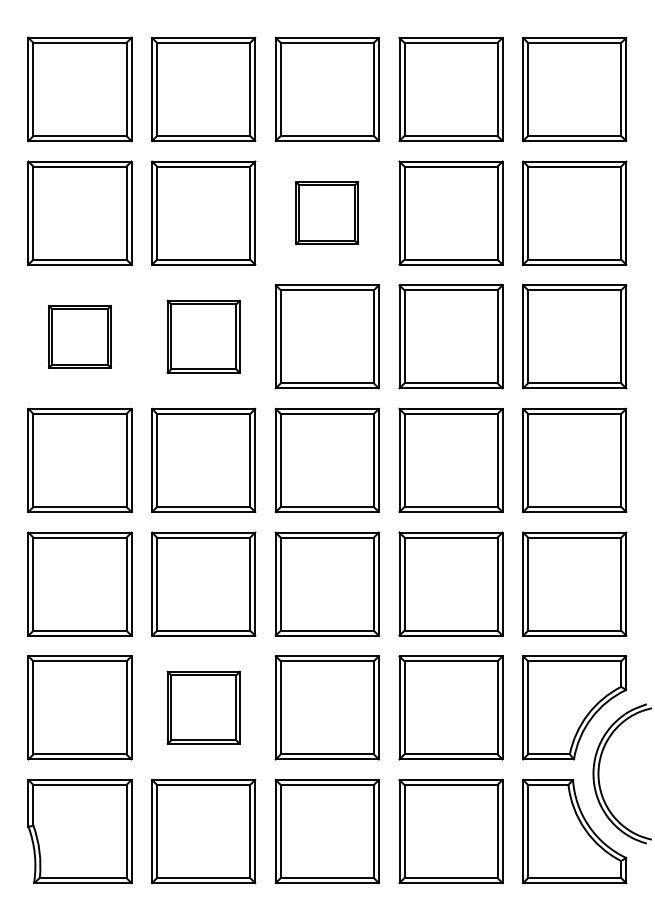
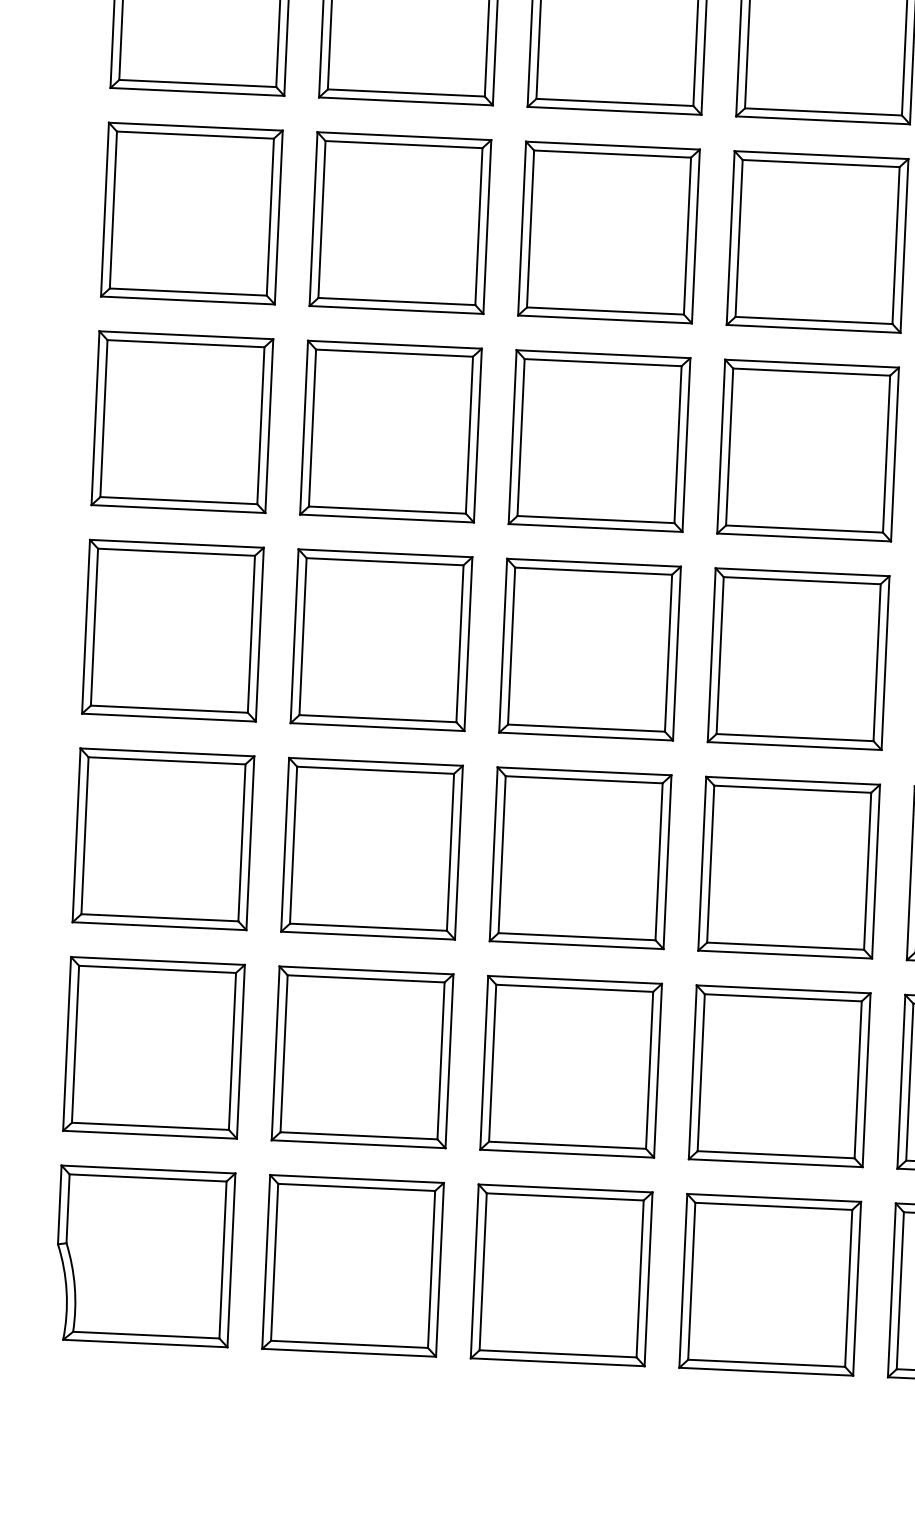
part: (326, 212) -> (607, 231), size x1.67
part: (79, 336) -> (181, 421), size x1.67
part: (203, 336) -> (390, 431), size x1.43
part: (203, 707) -> (362, 1056), size x1.43

